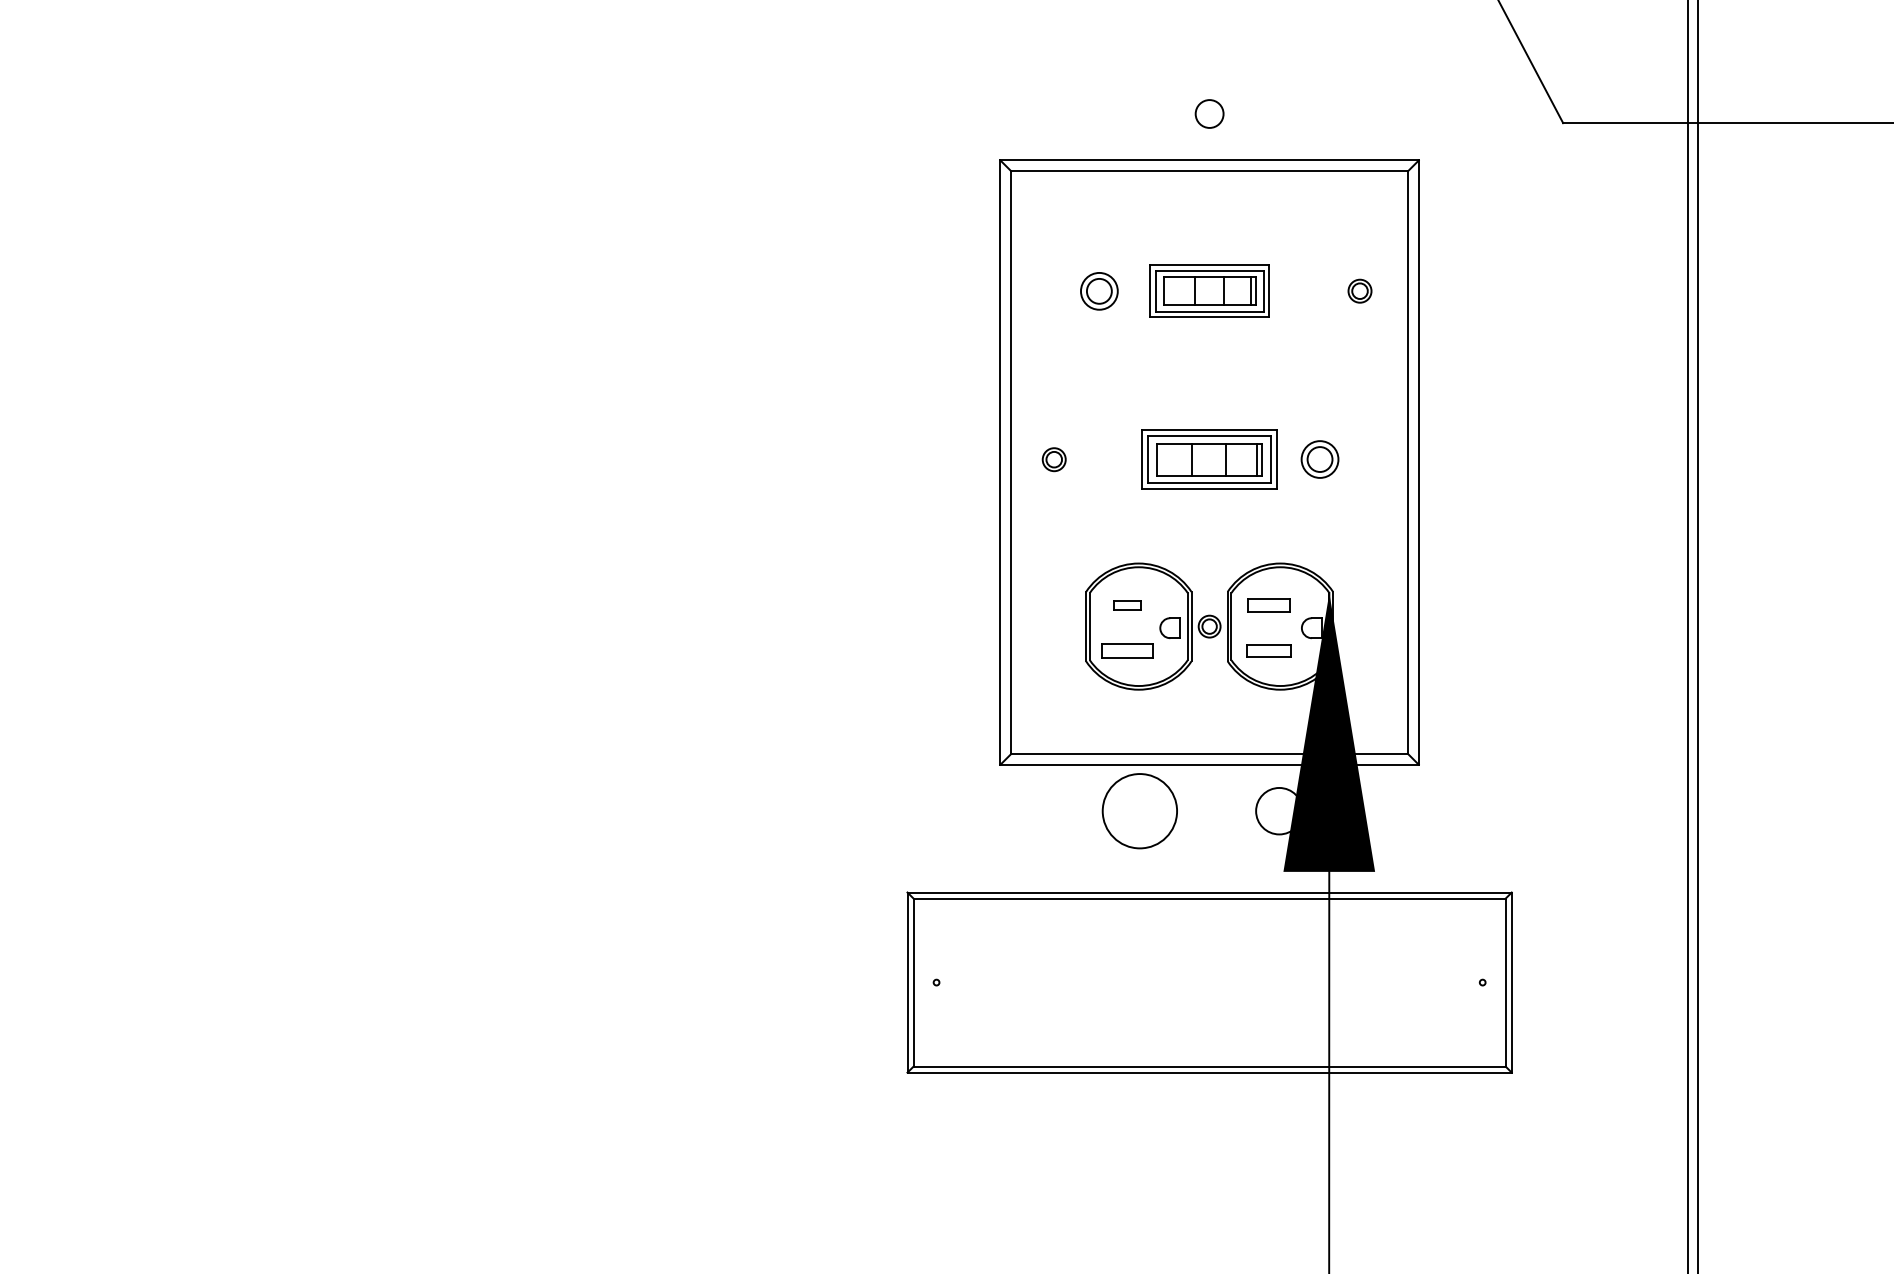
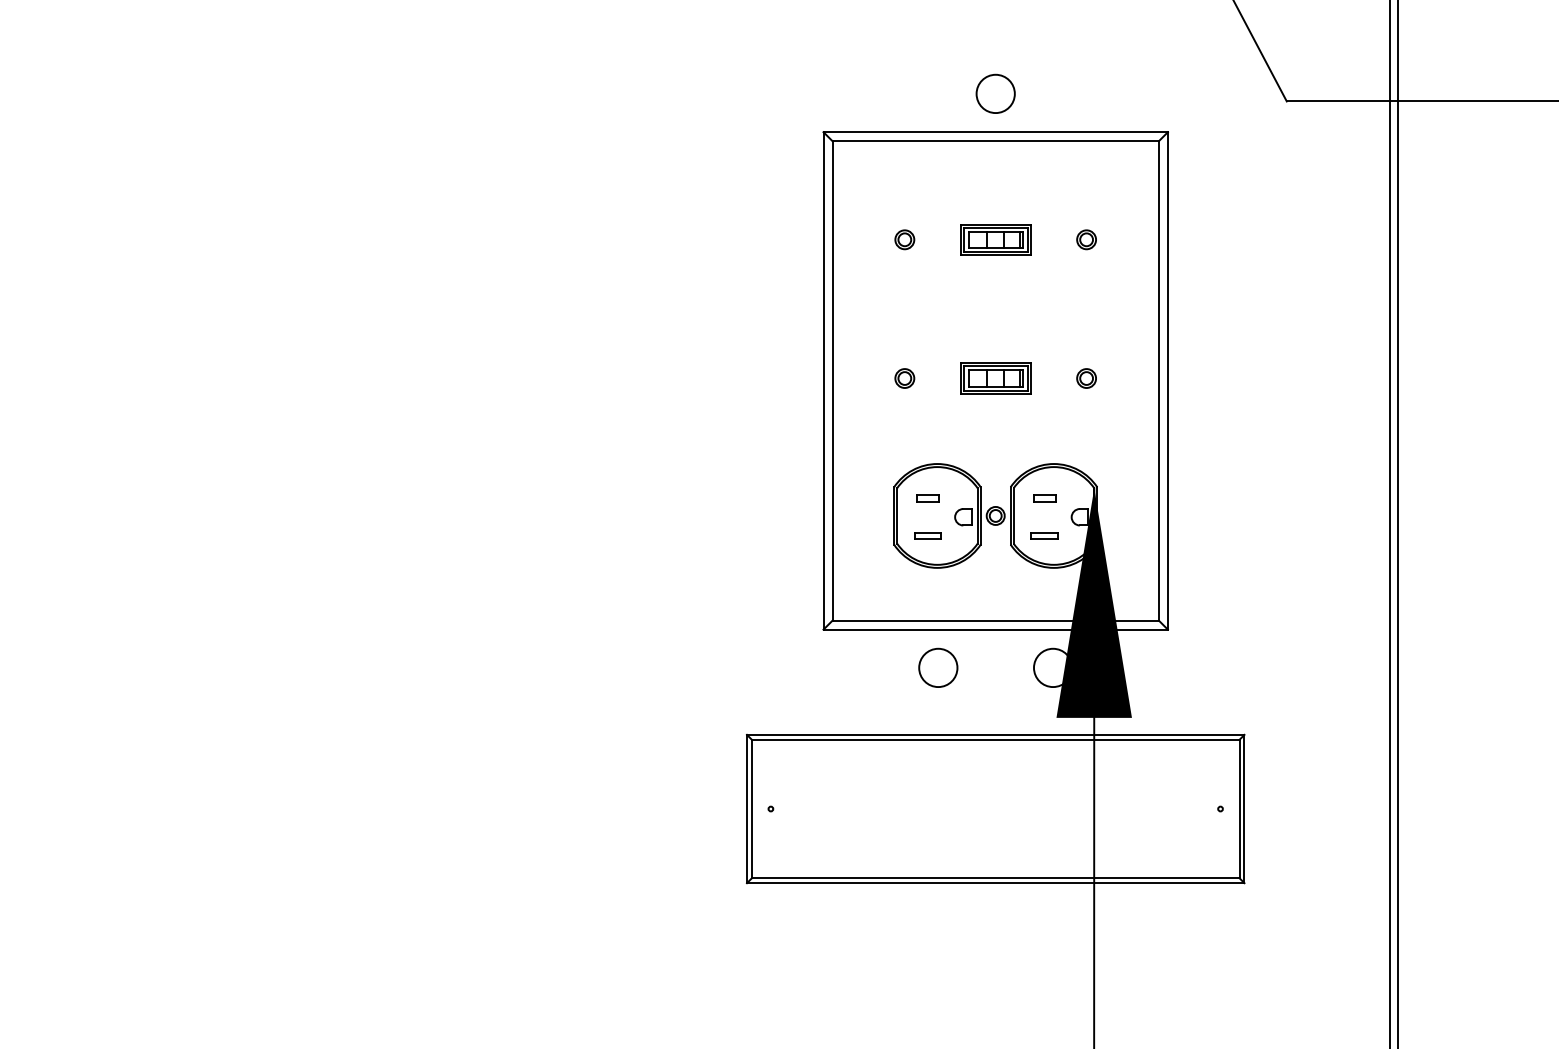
circle: (1209, 113) -> (995, 93), size x1.67
part: (1098, 290) -> (904, 239), size x0.62
part: (1359, 290) -> (1086, 239), moved
part: (1209, 291) -> (995, 240), size x0.71
part: (1053, 459) -> (904, 378), moved
part: (1209, 459) -> (995, 378), size x0.62
part: (1319, 459) -> (1086, 378), size x0.62
part: (1268, 605) -> (1044, 498), size x0.62
part: (1126, 650) -> (927, 535), size x0.62
part: (1268, 650) -> (1044, 535), size x0.71
circle: (1139, 810) -> (937, 667), size x0.62

